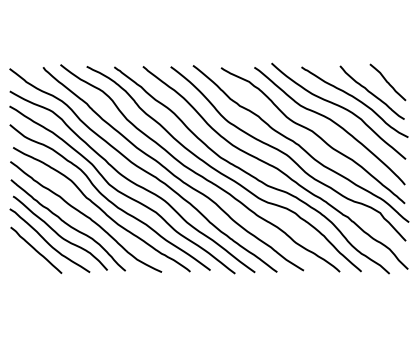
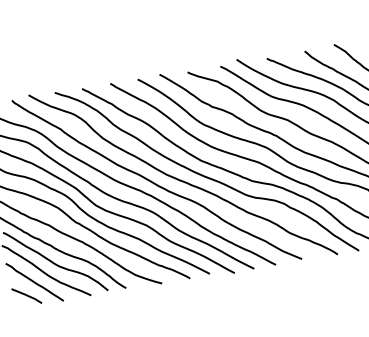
line: (26, 262) -> (26, 295), added

